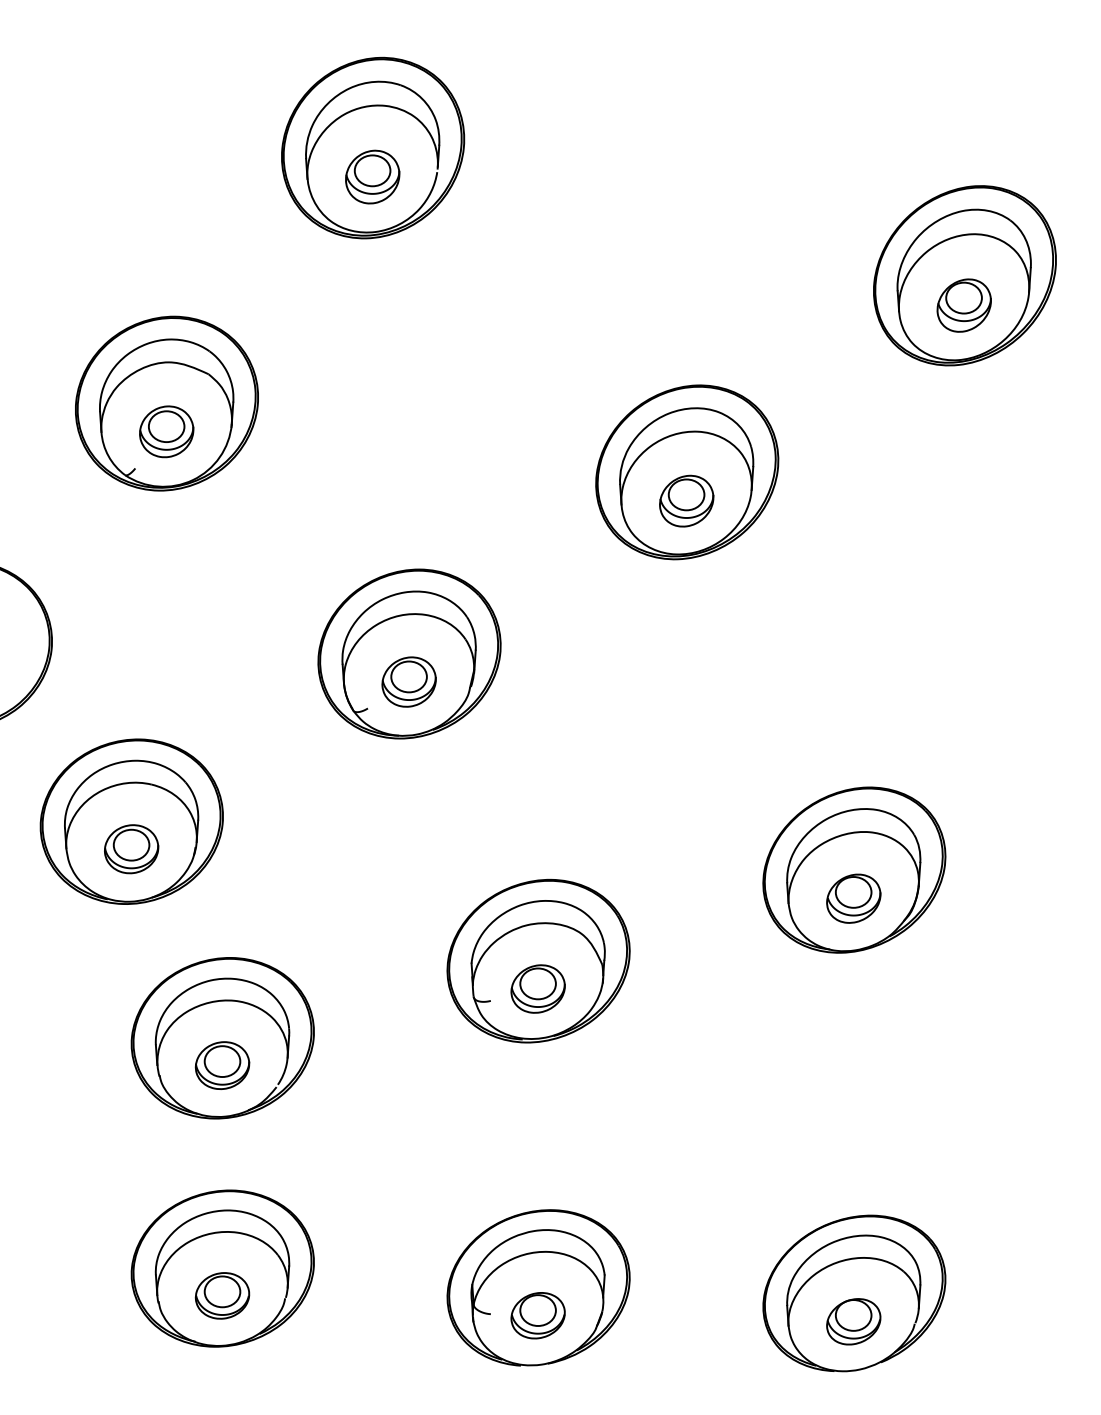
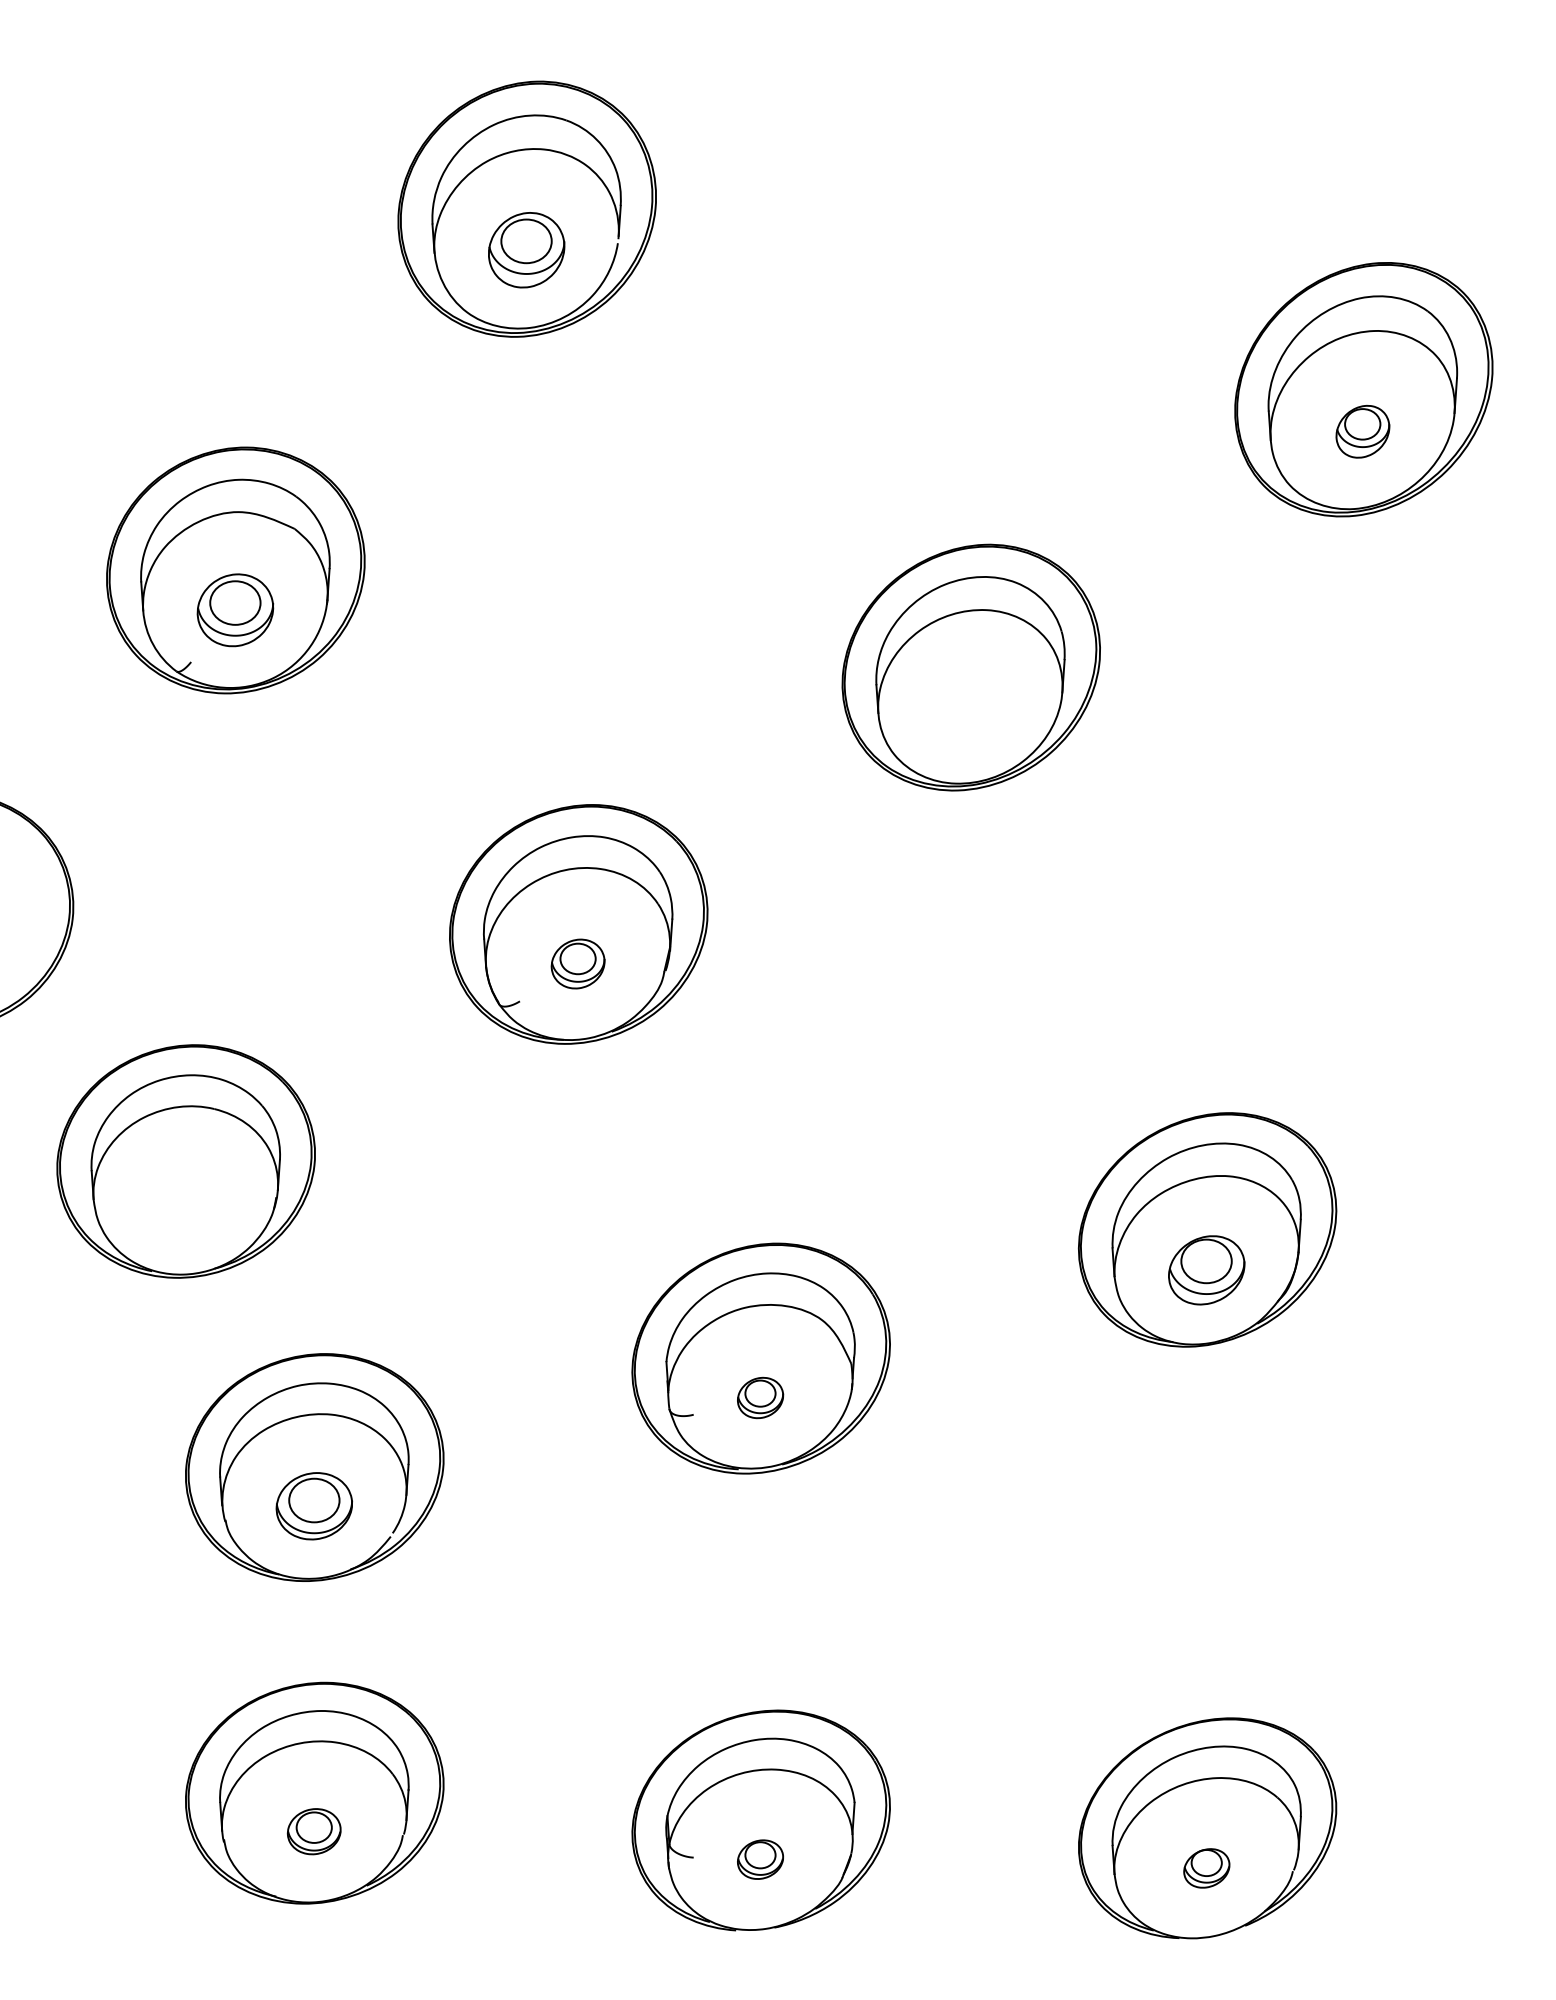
part: (963, 305) -> (1362, 431), size x0.7
part: (686, 501) -> (970, 708), removed
part: (408, 681) -> (577, 963), size x0.7
part: (131, 849) -> (185, 1200), removed
part: (538, 988) -> (760, 1397), size x0.6
part: (221, 1295) -> (313, 1831), size x0.7
part: (538, 1315) -> (760, 1859), size x0.6
part: (853, 1321) -> (1206, 1868), size x0.6

